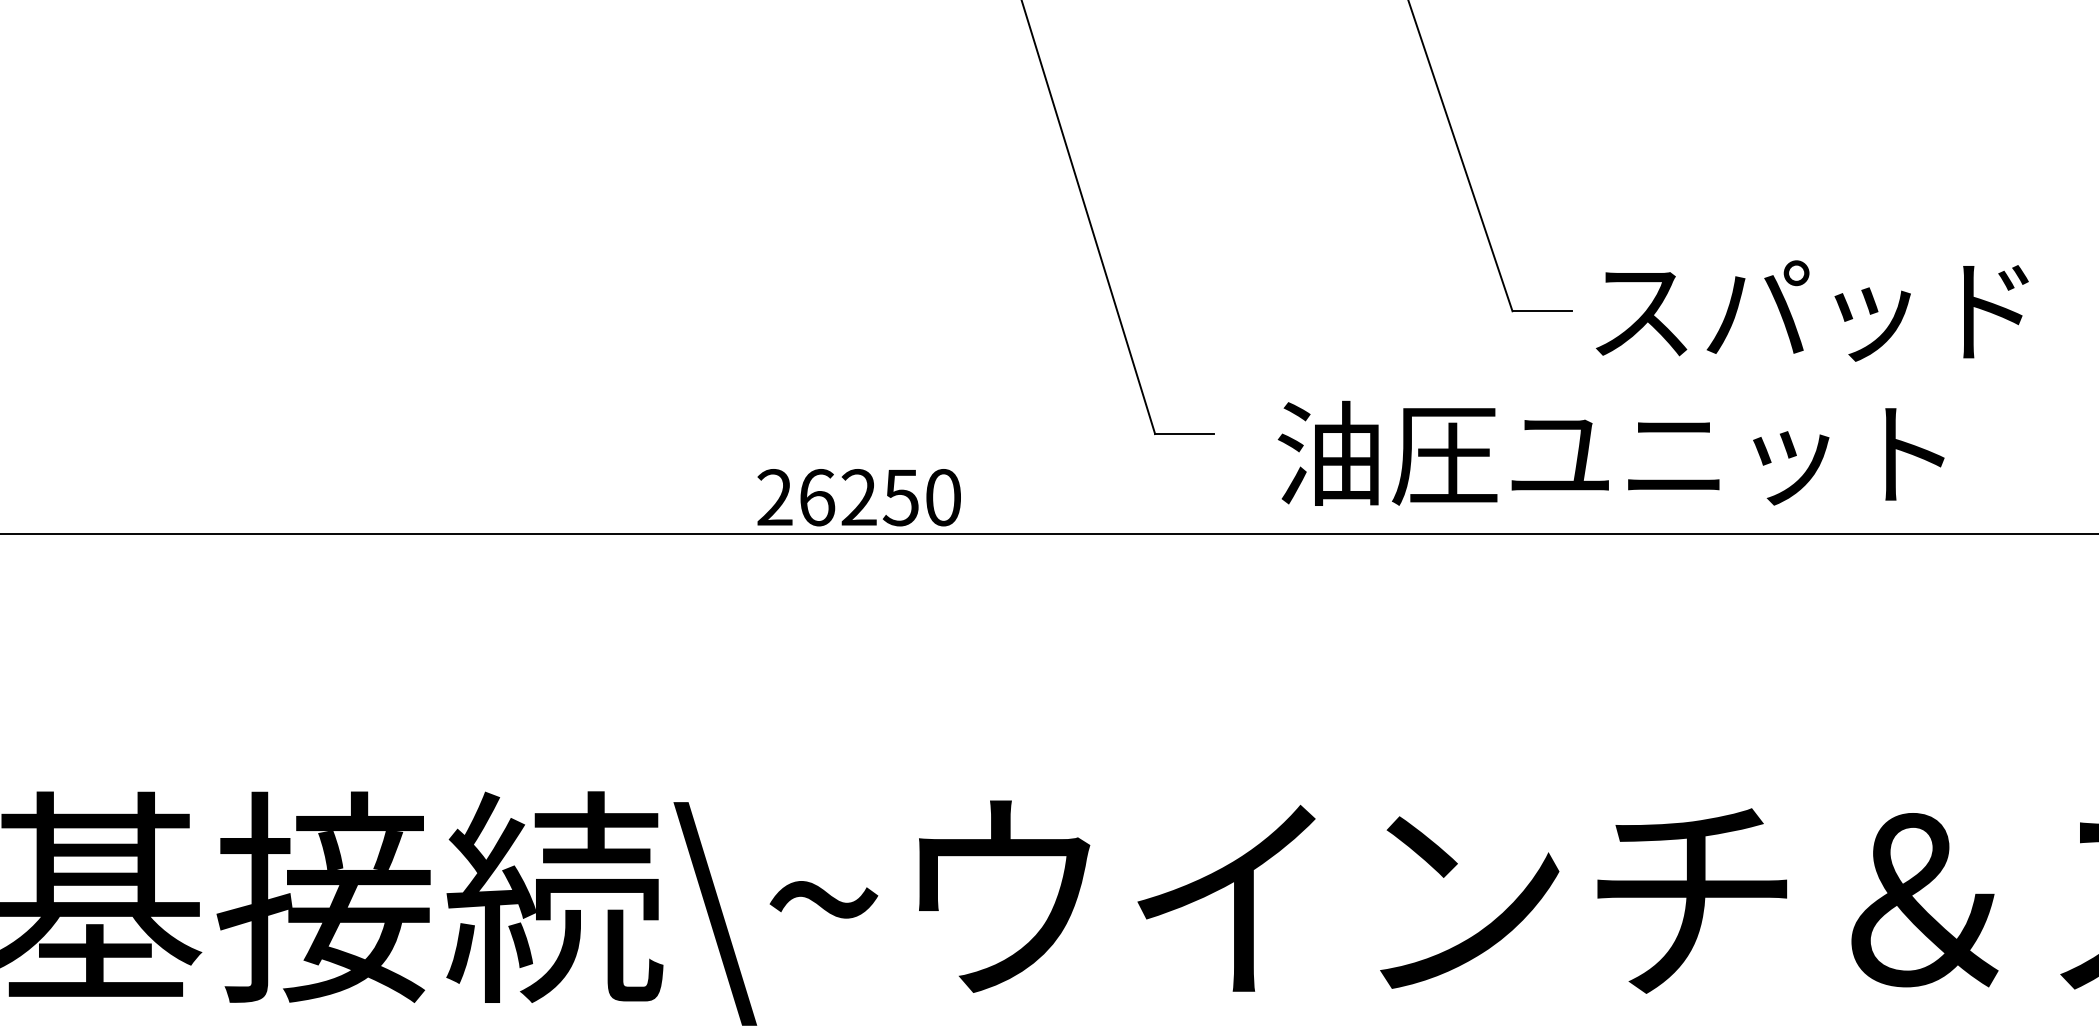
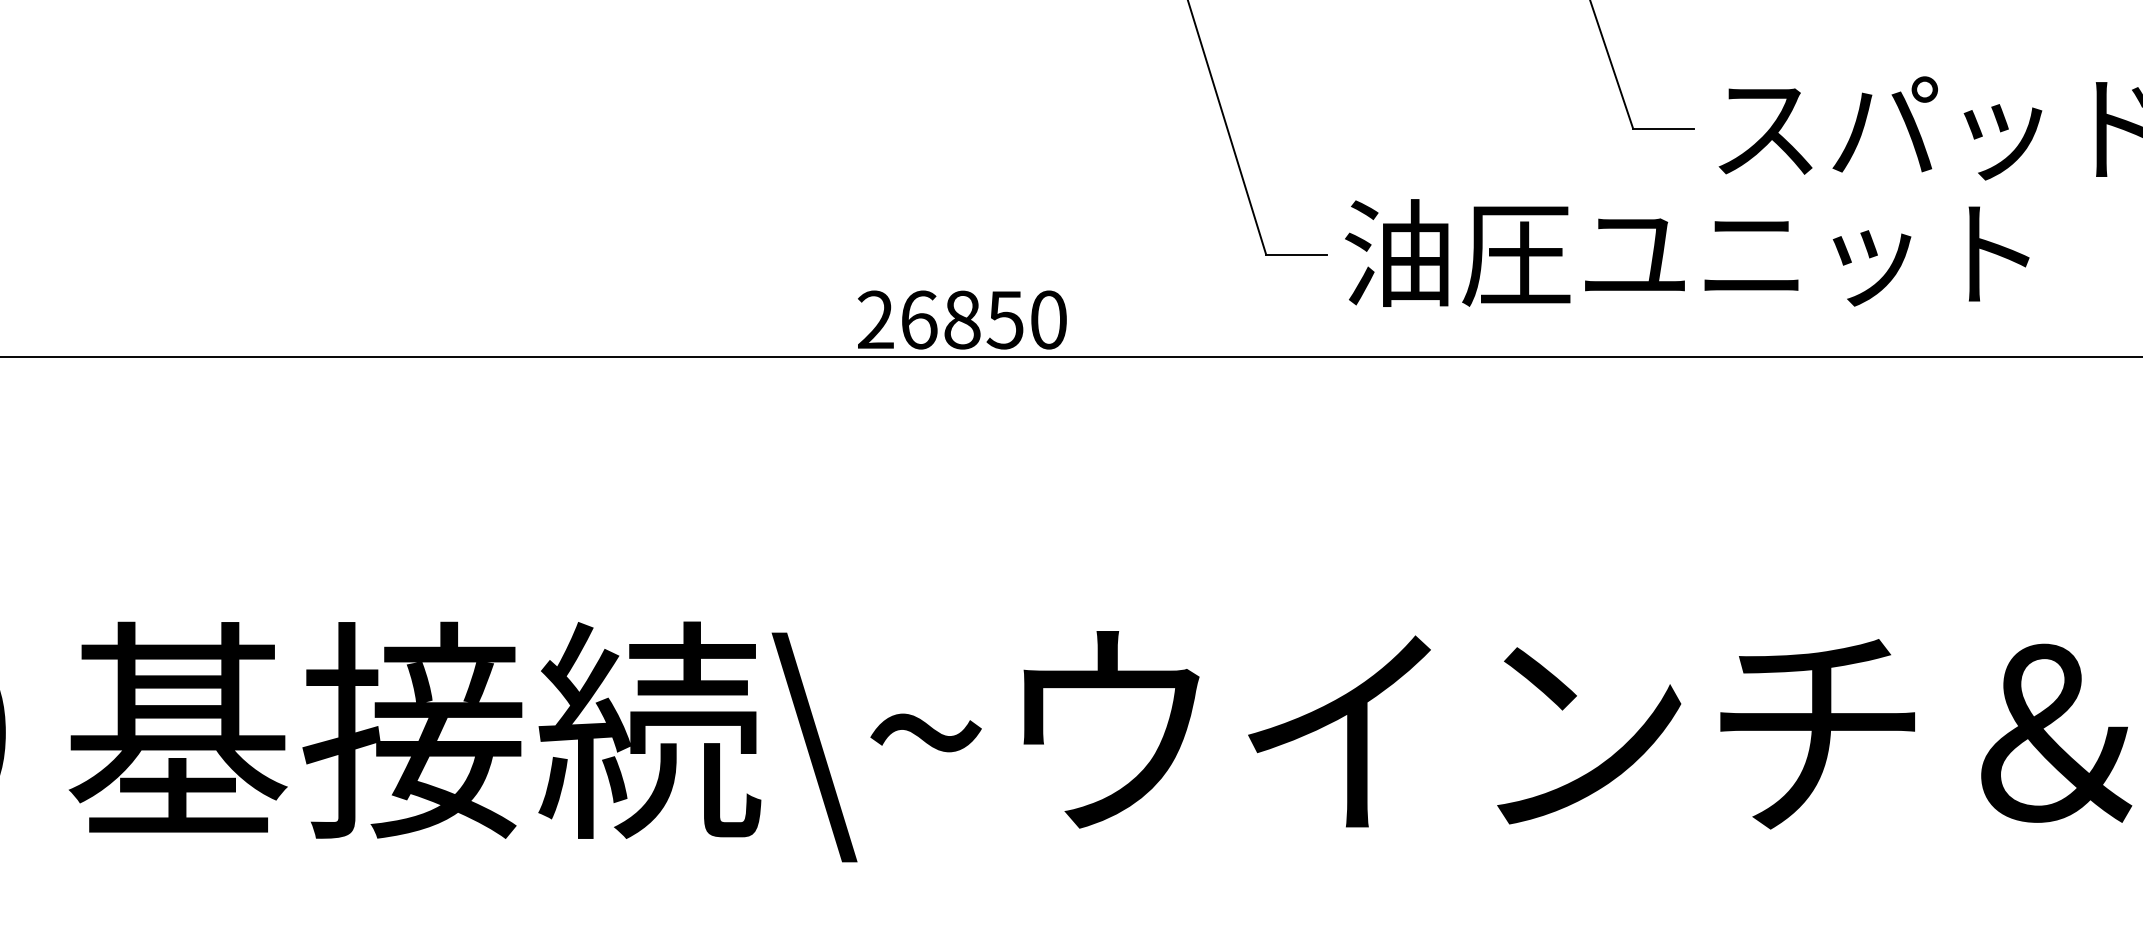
text: (1610, 452) -> (1686, 252), moved
text: (858, 497) -> (961, 319), 26250 -> 26850

